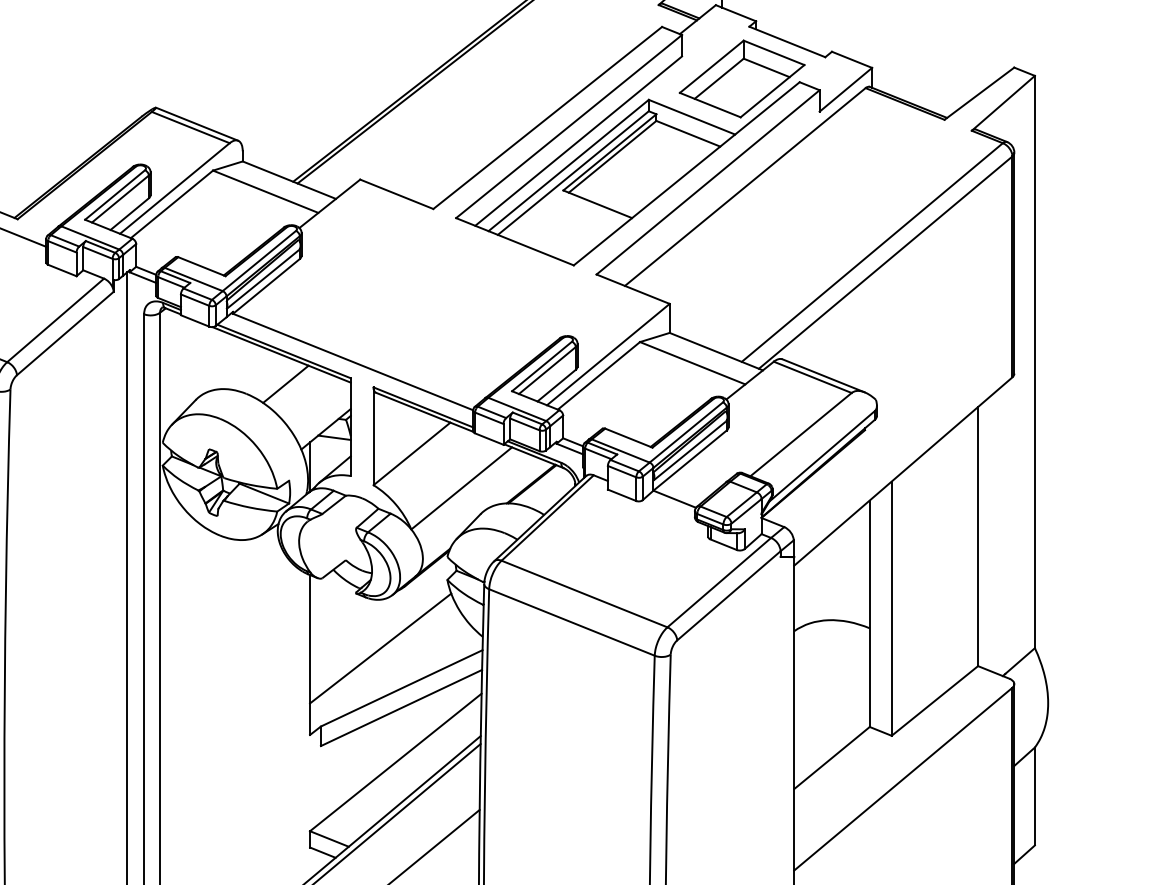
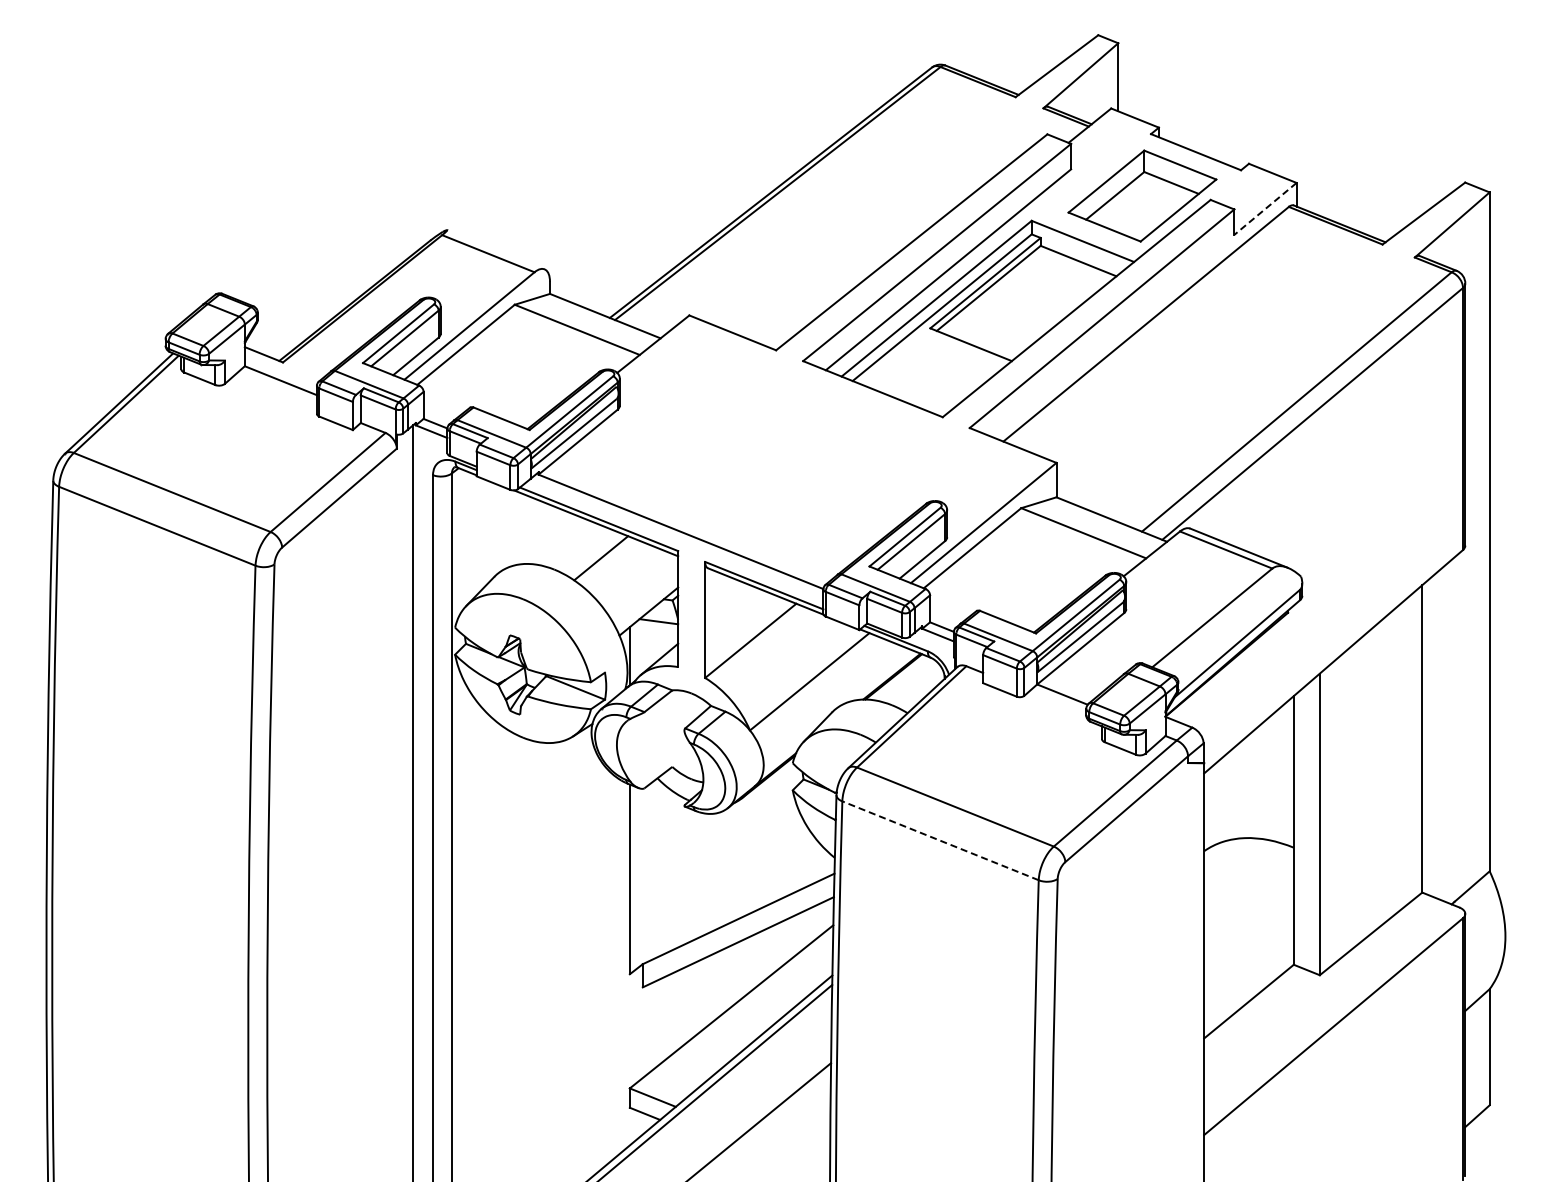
line: (845, 89) -> (1265, 208), solid -> dashed
line: (196, 124) -> (495, 249), removed
line: (571, 622) -> (940, 840), solid -> dashed
line: (380, 648) -> (713, 871), removed

